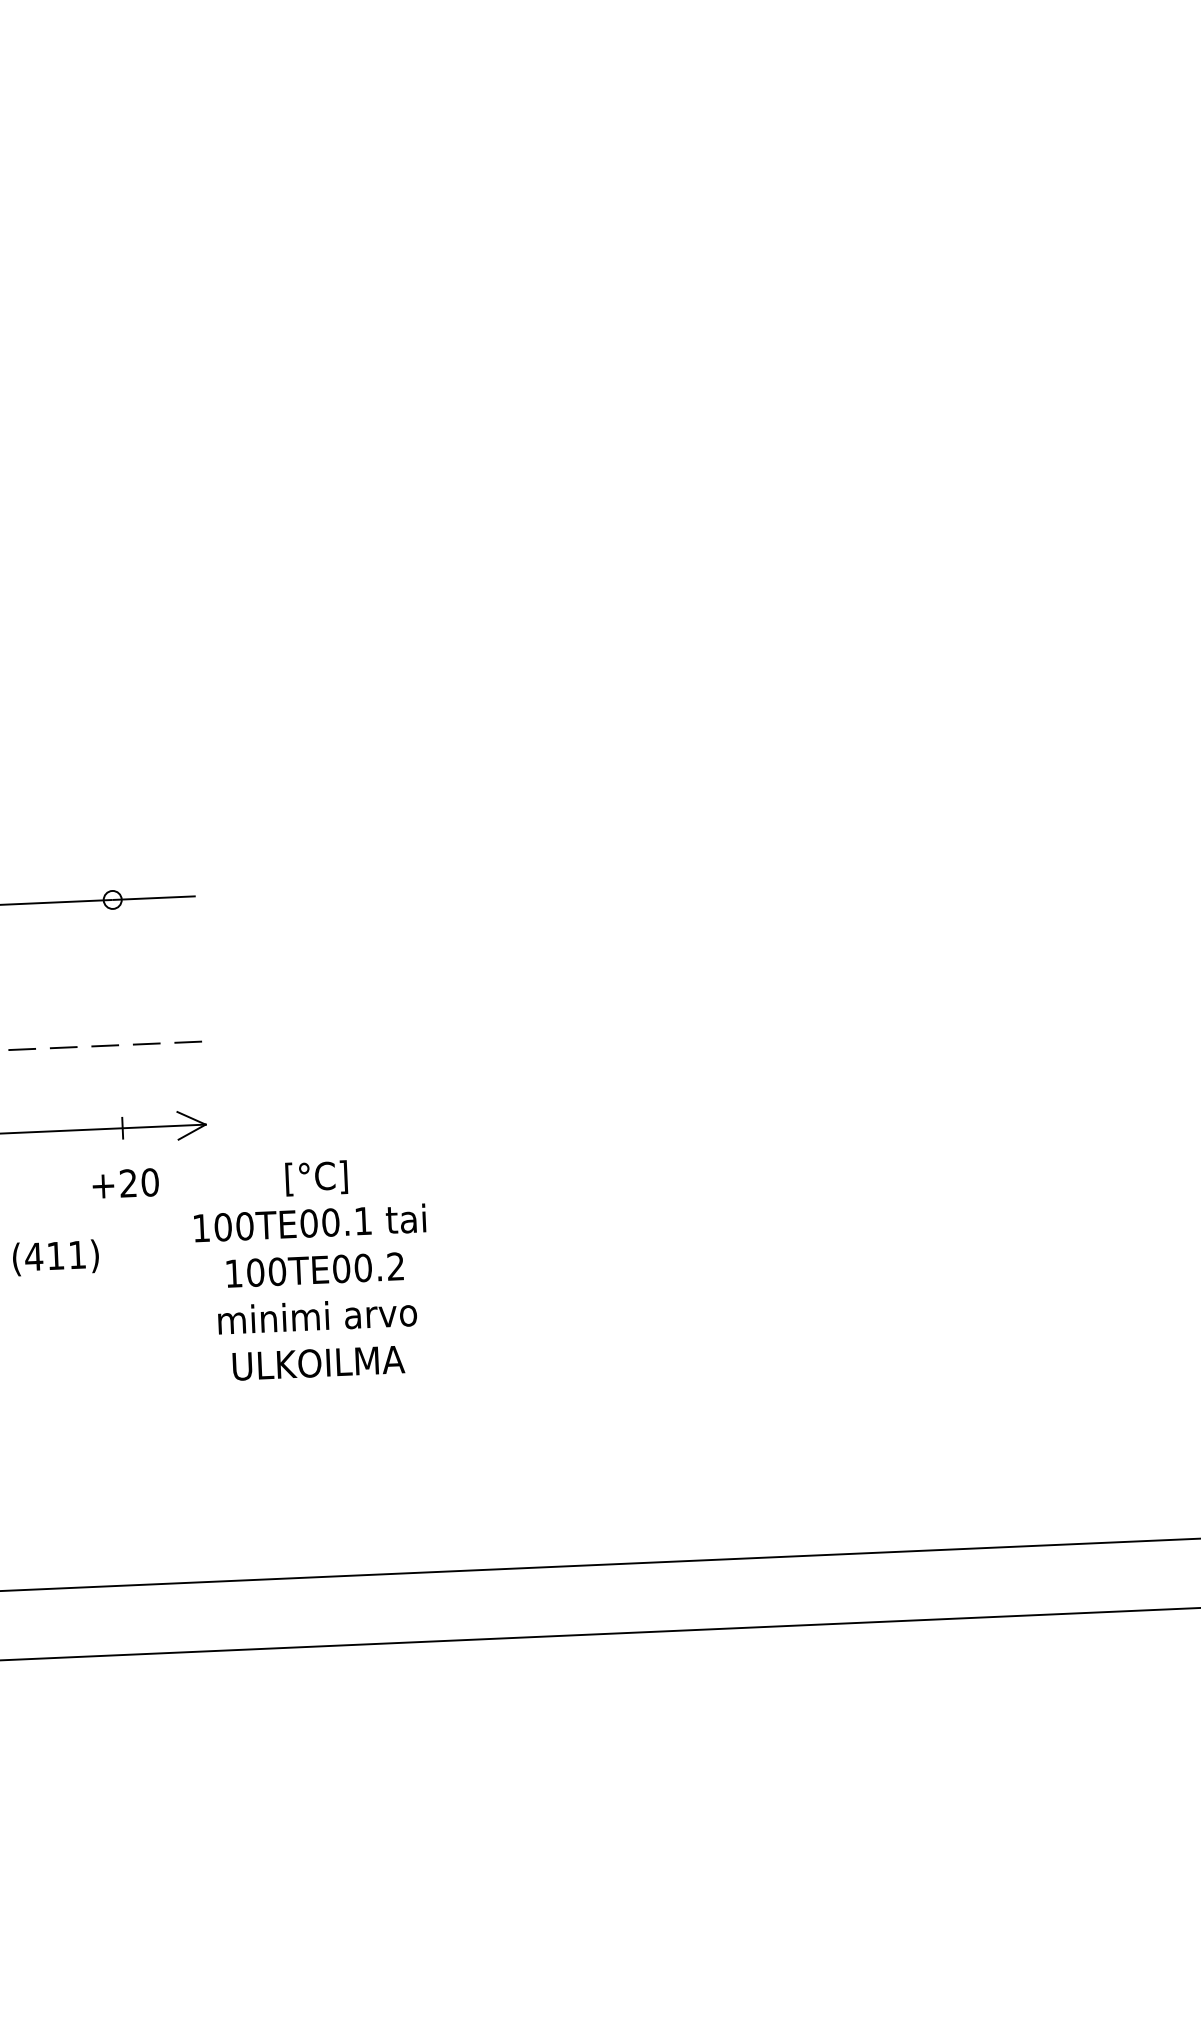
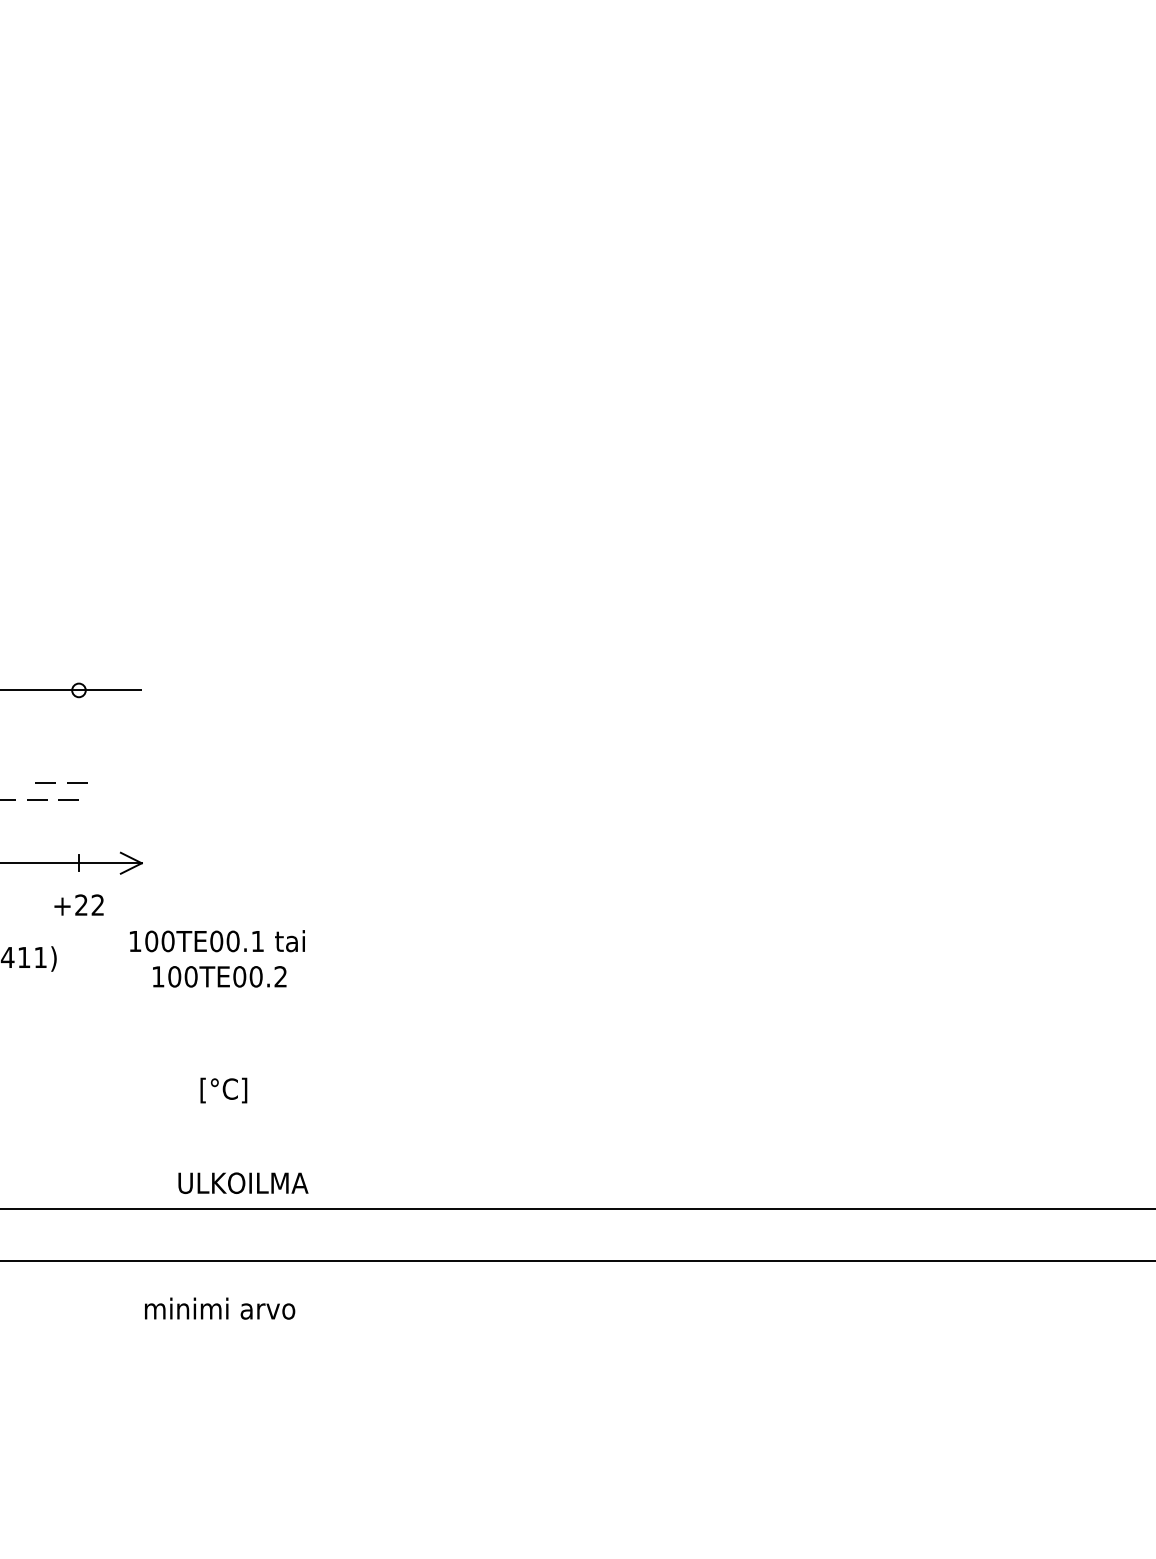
line: (159, 1042) -> (55, 782), moved
text: (316, 1178) -> (223, 1090), moved
text: (149, 1181) -> (97, 904), +20 -> +22
text: (318, 1315) -> (220, 1308), moved
text: (318, 1362) -> (243, 1182), moved

